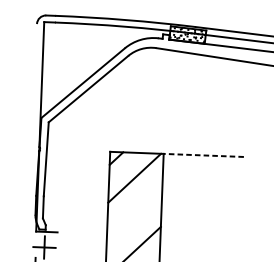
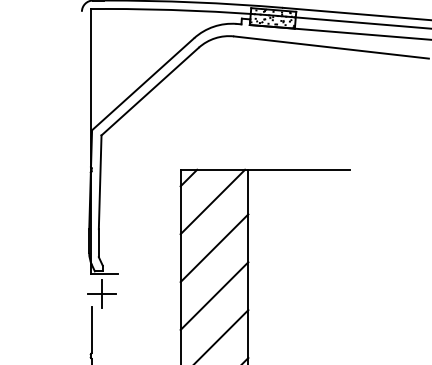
line: (204, 155) -> (299, 169), dashed -> solid
line: (134, 215) -> (214, 248), added

